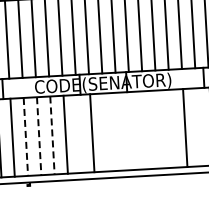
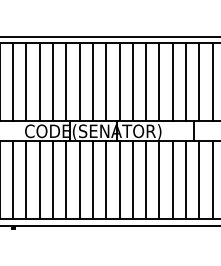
line: (198, 127) -> (186, 180), added
line: (171, 128) -> (159, 180), added
line: (159, 129) -> (146, 180), added
line: (145, 130) -> (132, 180), added
line: (119, 131) -> (106, 180), added
line: (132, 131) -> (119, 180), added
line: (105, 132) -> (92, 180), added
line: (79, 134) -> (66, 180), added
line: (52, 135) -> (39, 180), dashed -> solid
line: (39, 136) -> (26, 180), dashed -> solid
line: (26, 137) -> (13, 180), dashed -> solid

